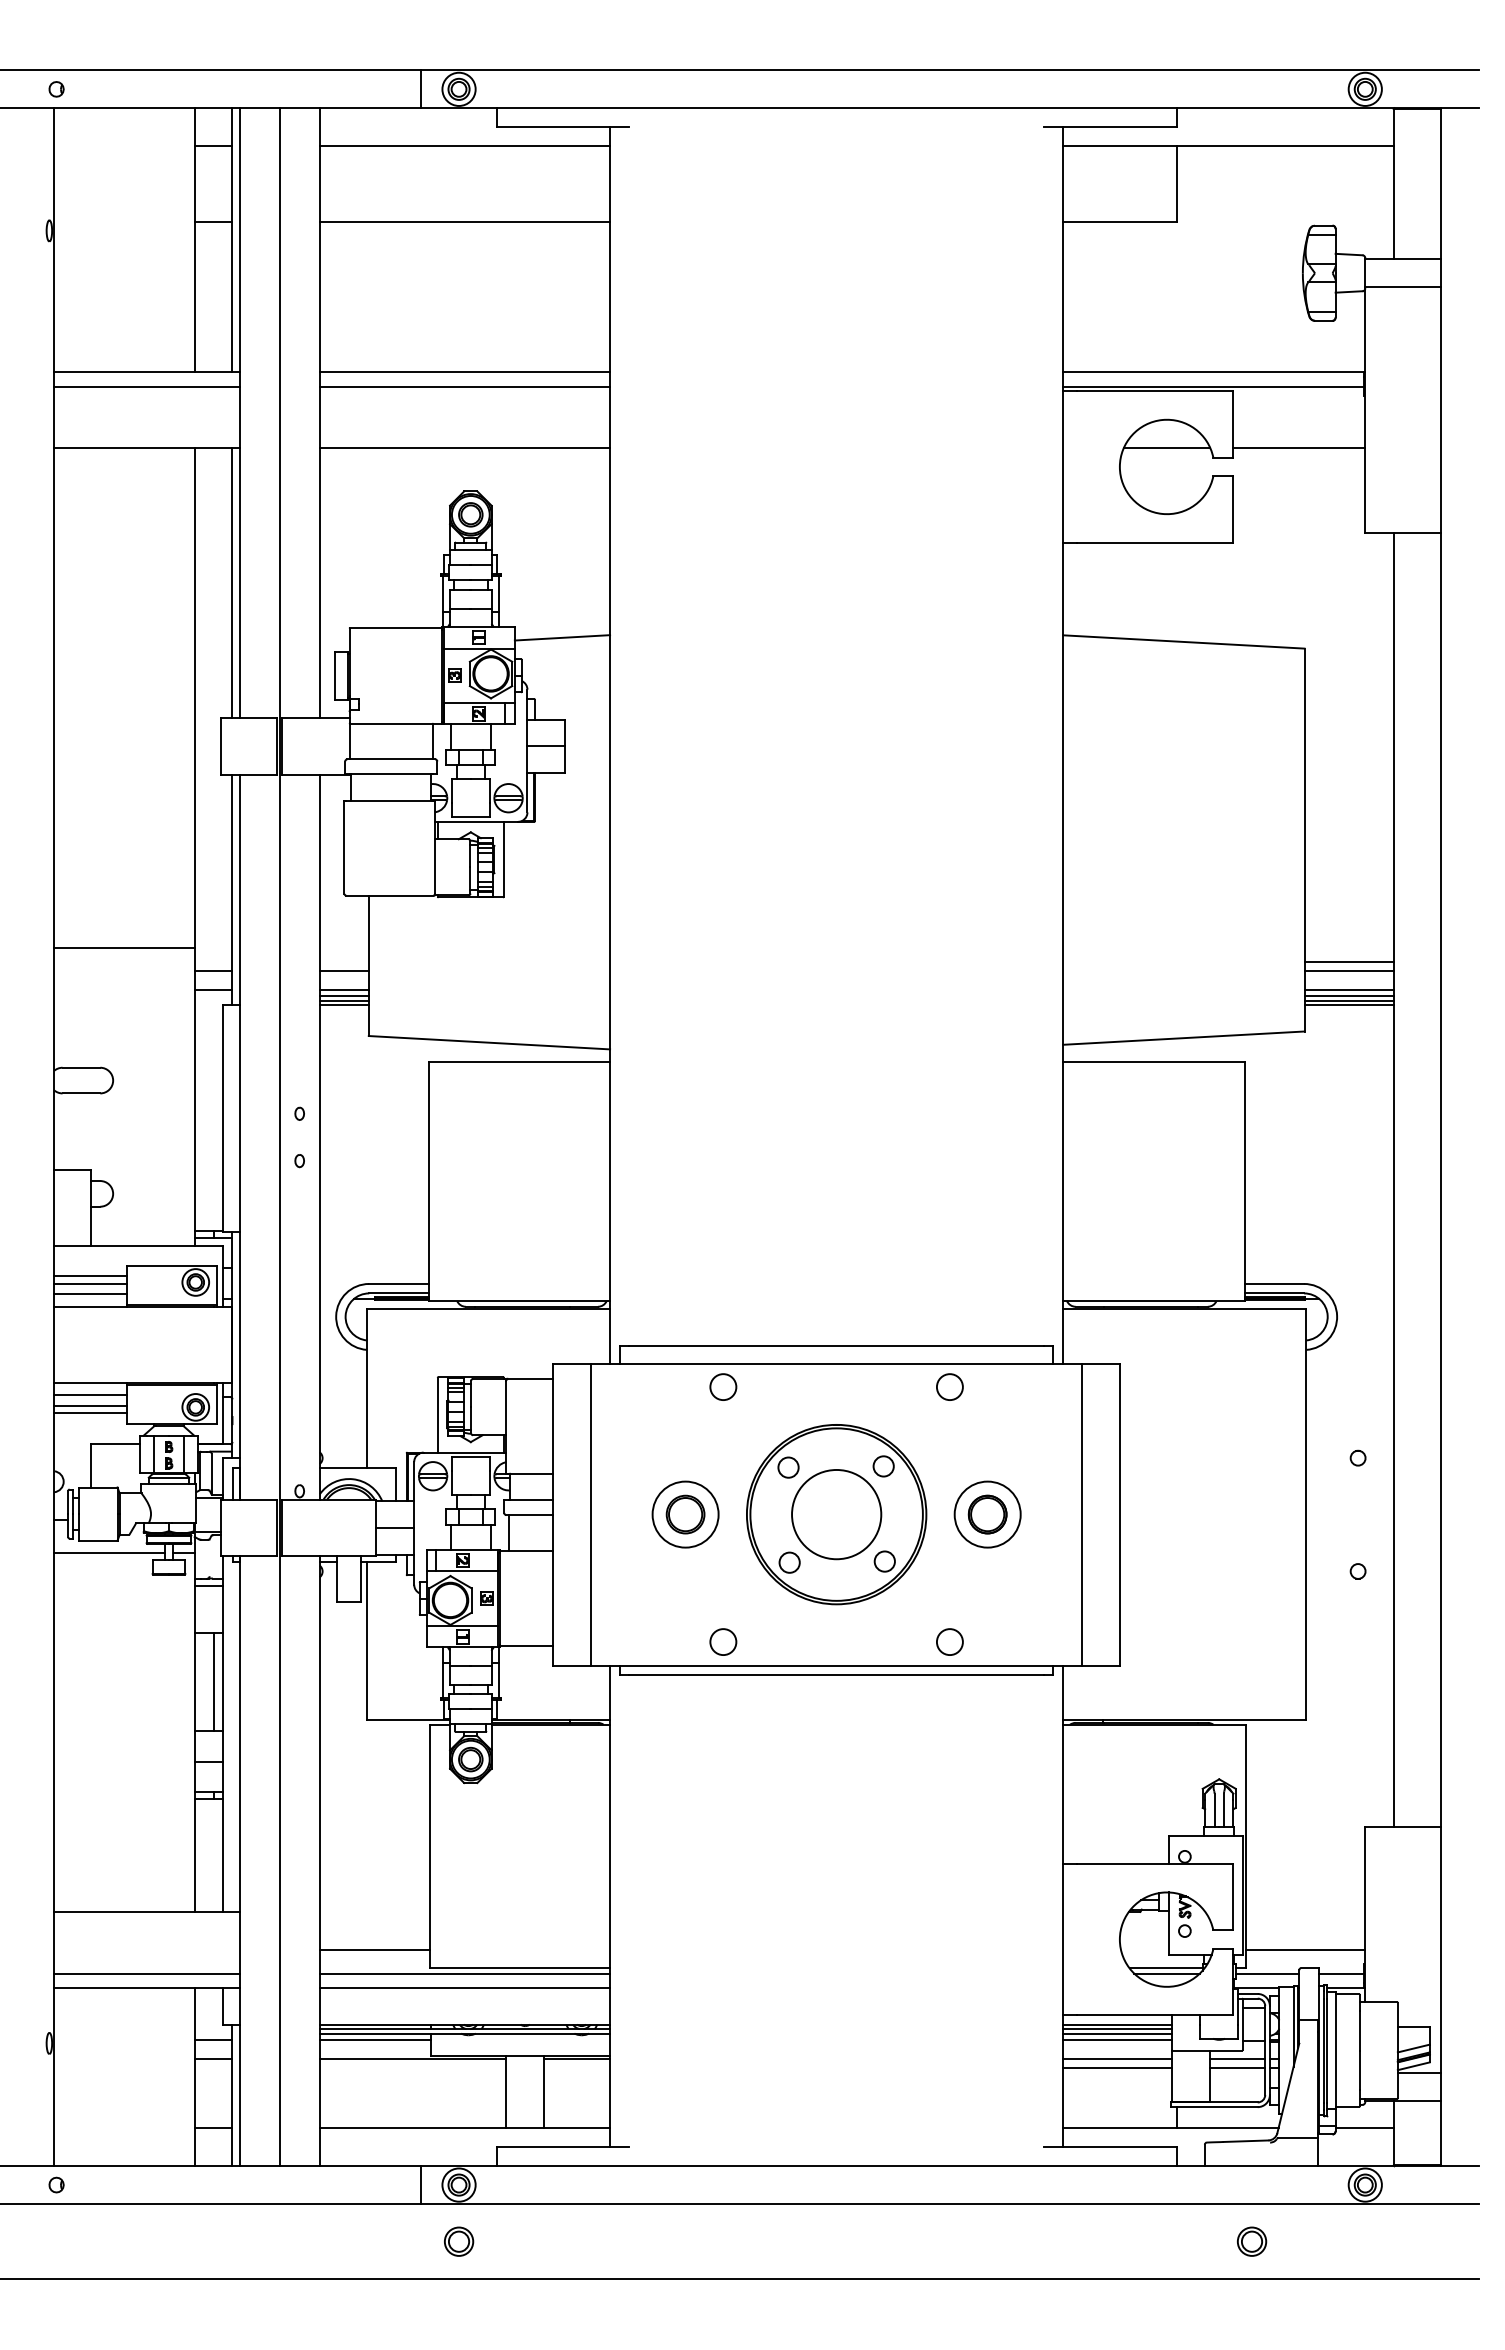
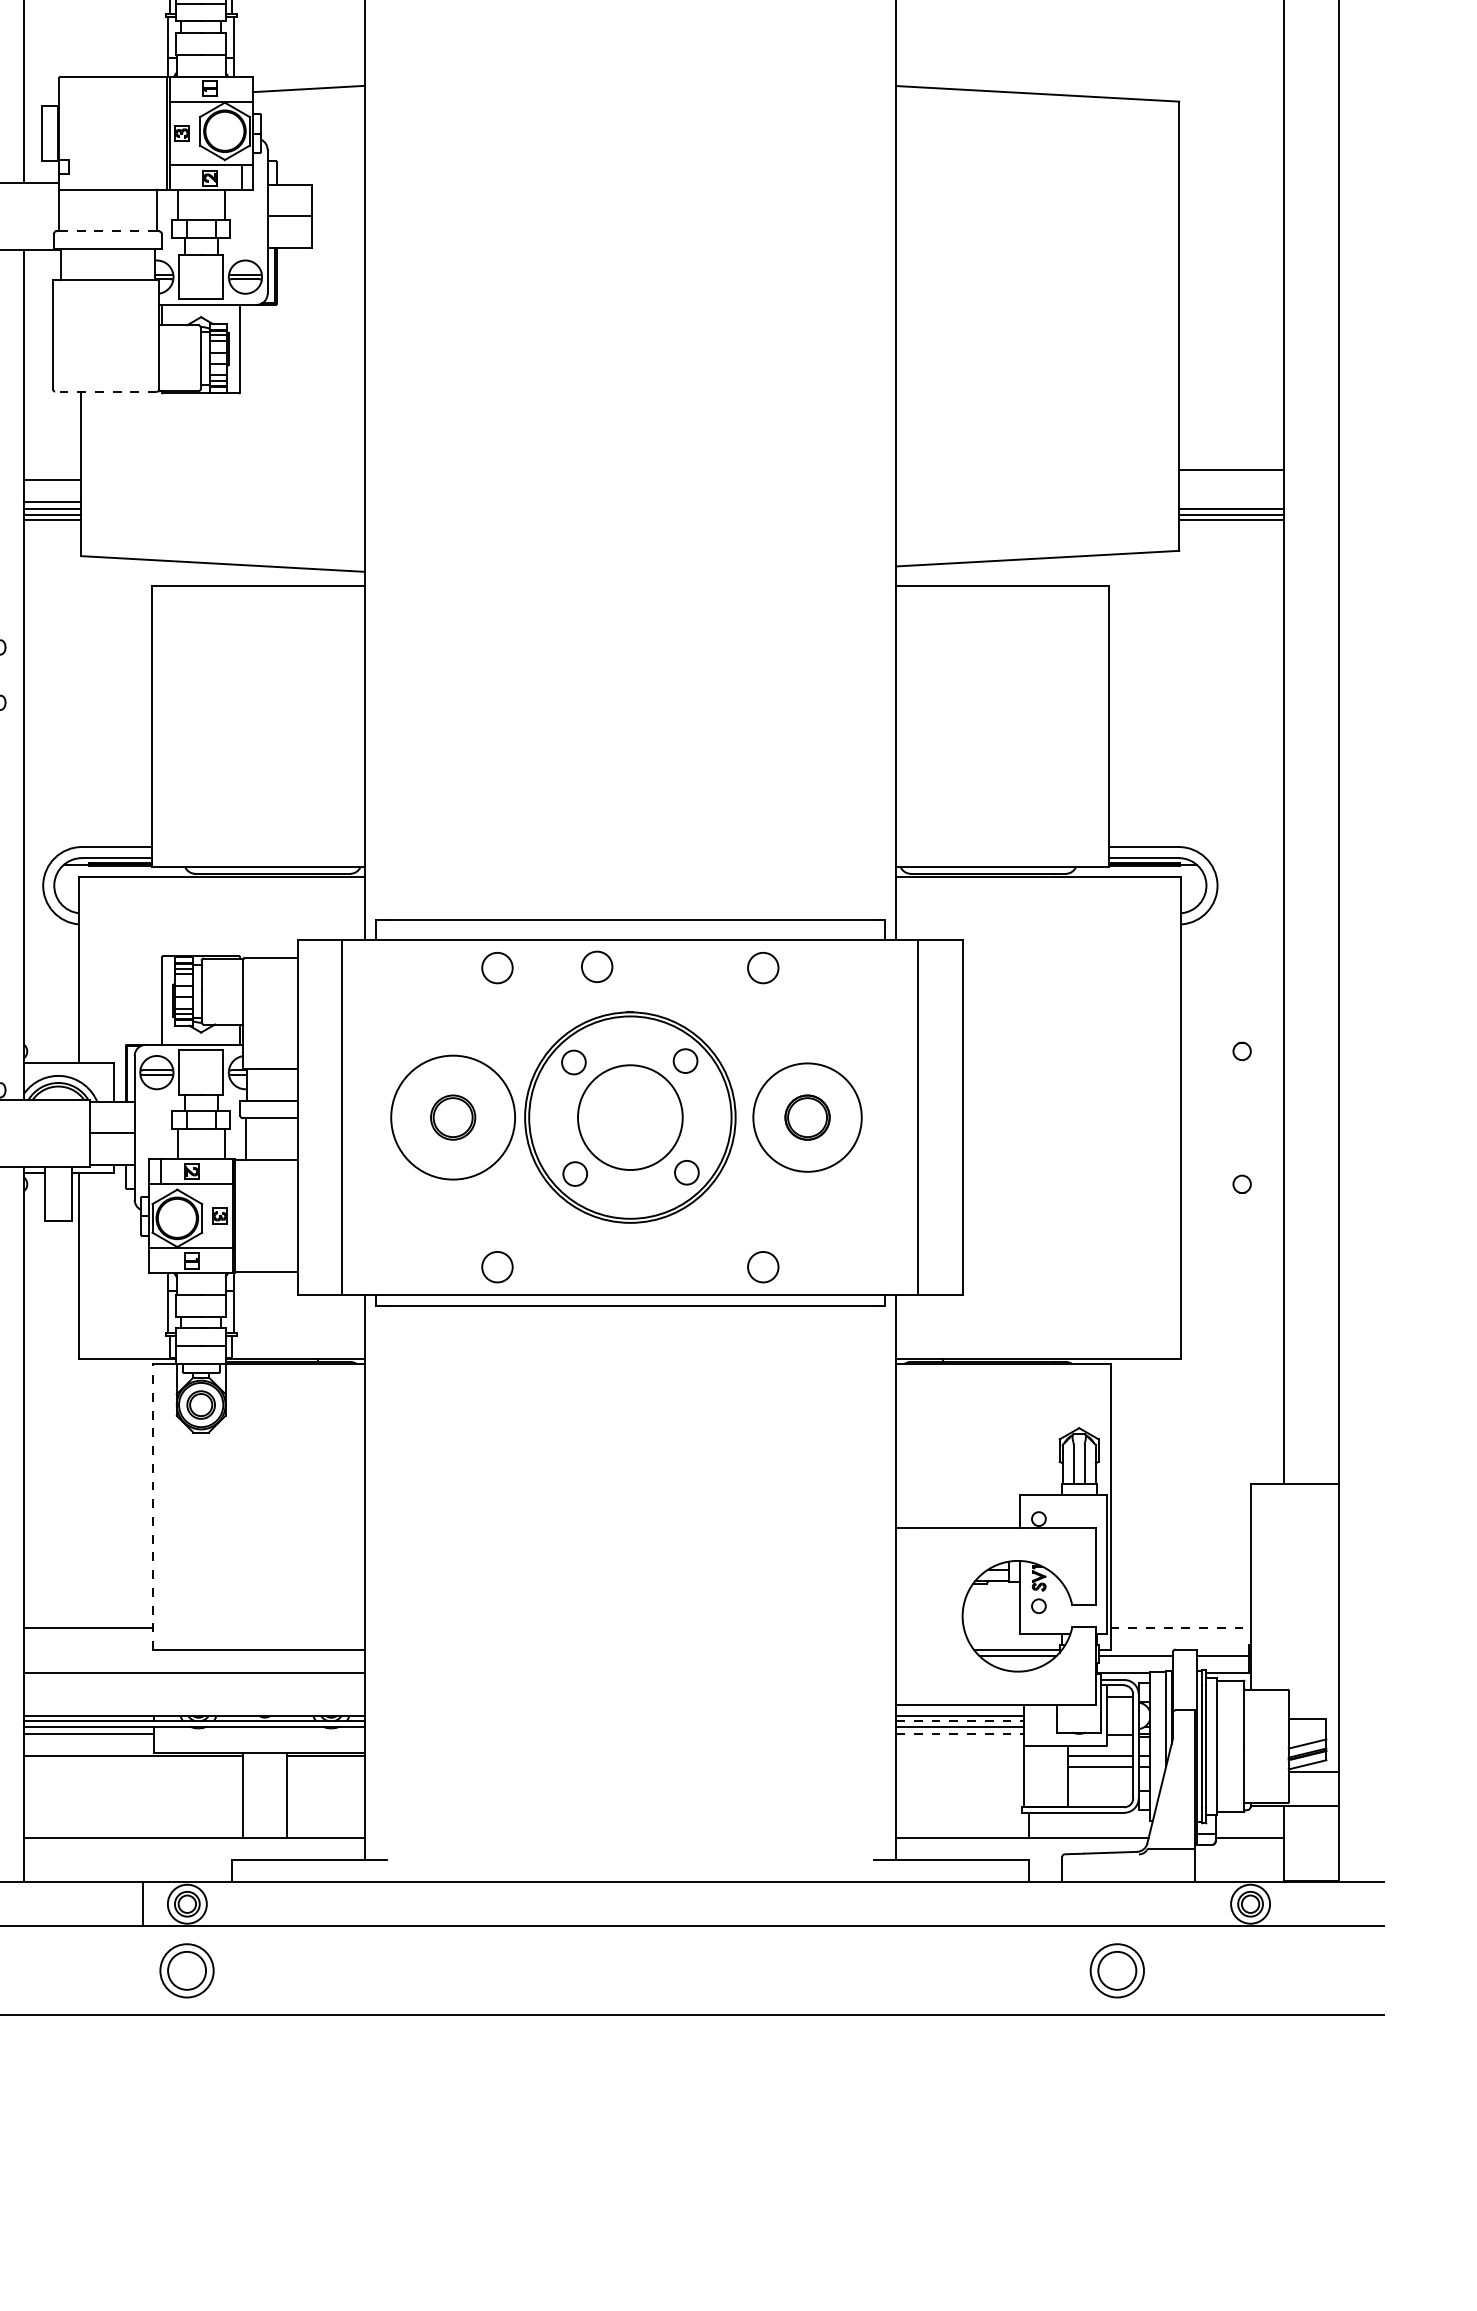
line: (391, 759) -> (108, 231), solid -> dashed
line: (389, 895) -> (105, 391), solid -> dashed
line: (1348, 971) -> (1230, 480), removed
line: (1348, 990) -> (1230, 502), removed
circle: (808, 1385) -> (597, 966), added
circle: (685, 1514) -> (453, 1117), size x1.6
circle: (987, 1514) -> (807, 1117), size x1.4
line: (429, 1846) -> (152, 1507), solid -> dashed
line: (1305, 1950) -> (1180, 1629), solid -> dashed
line: (464, 1973) -> (193, 1655), removed
line: (1118, 2029) -> (961, 1721), solid -> dashed
line: (1118, 2039) -> (961, 1733), solid -> dashed
line: (1117, 2058) -> (959, 1755), removed
line: (1117, 2067) -> (959, 1766), removed
part: (459, 2241) -> (187, 1970), size x1.6
part: (1252, 2241) -> (1118, 1970), size x1.6

